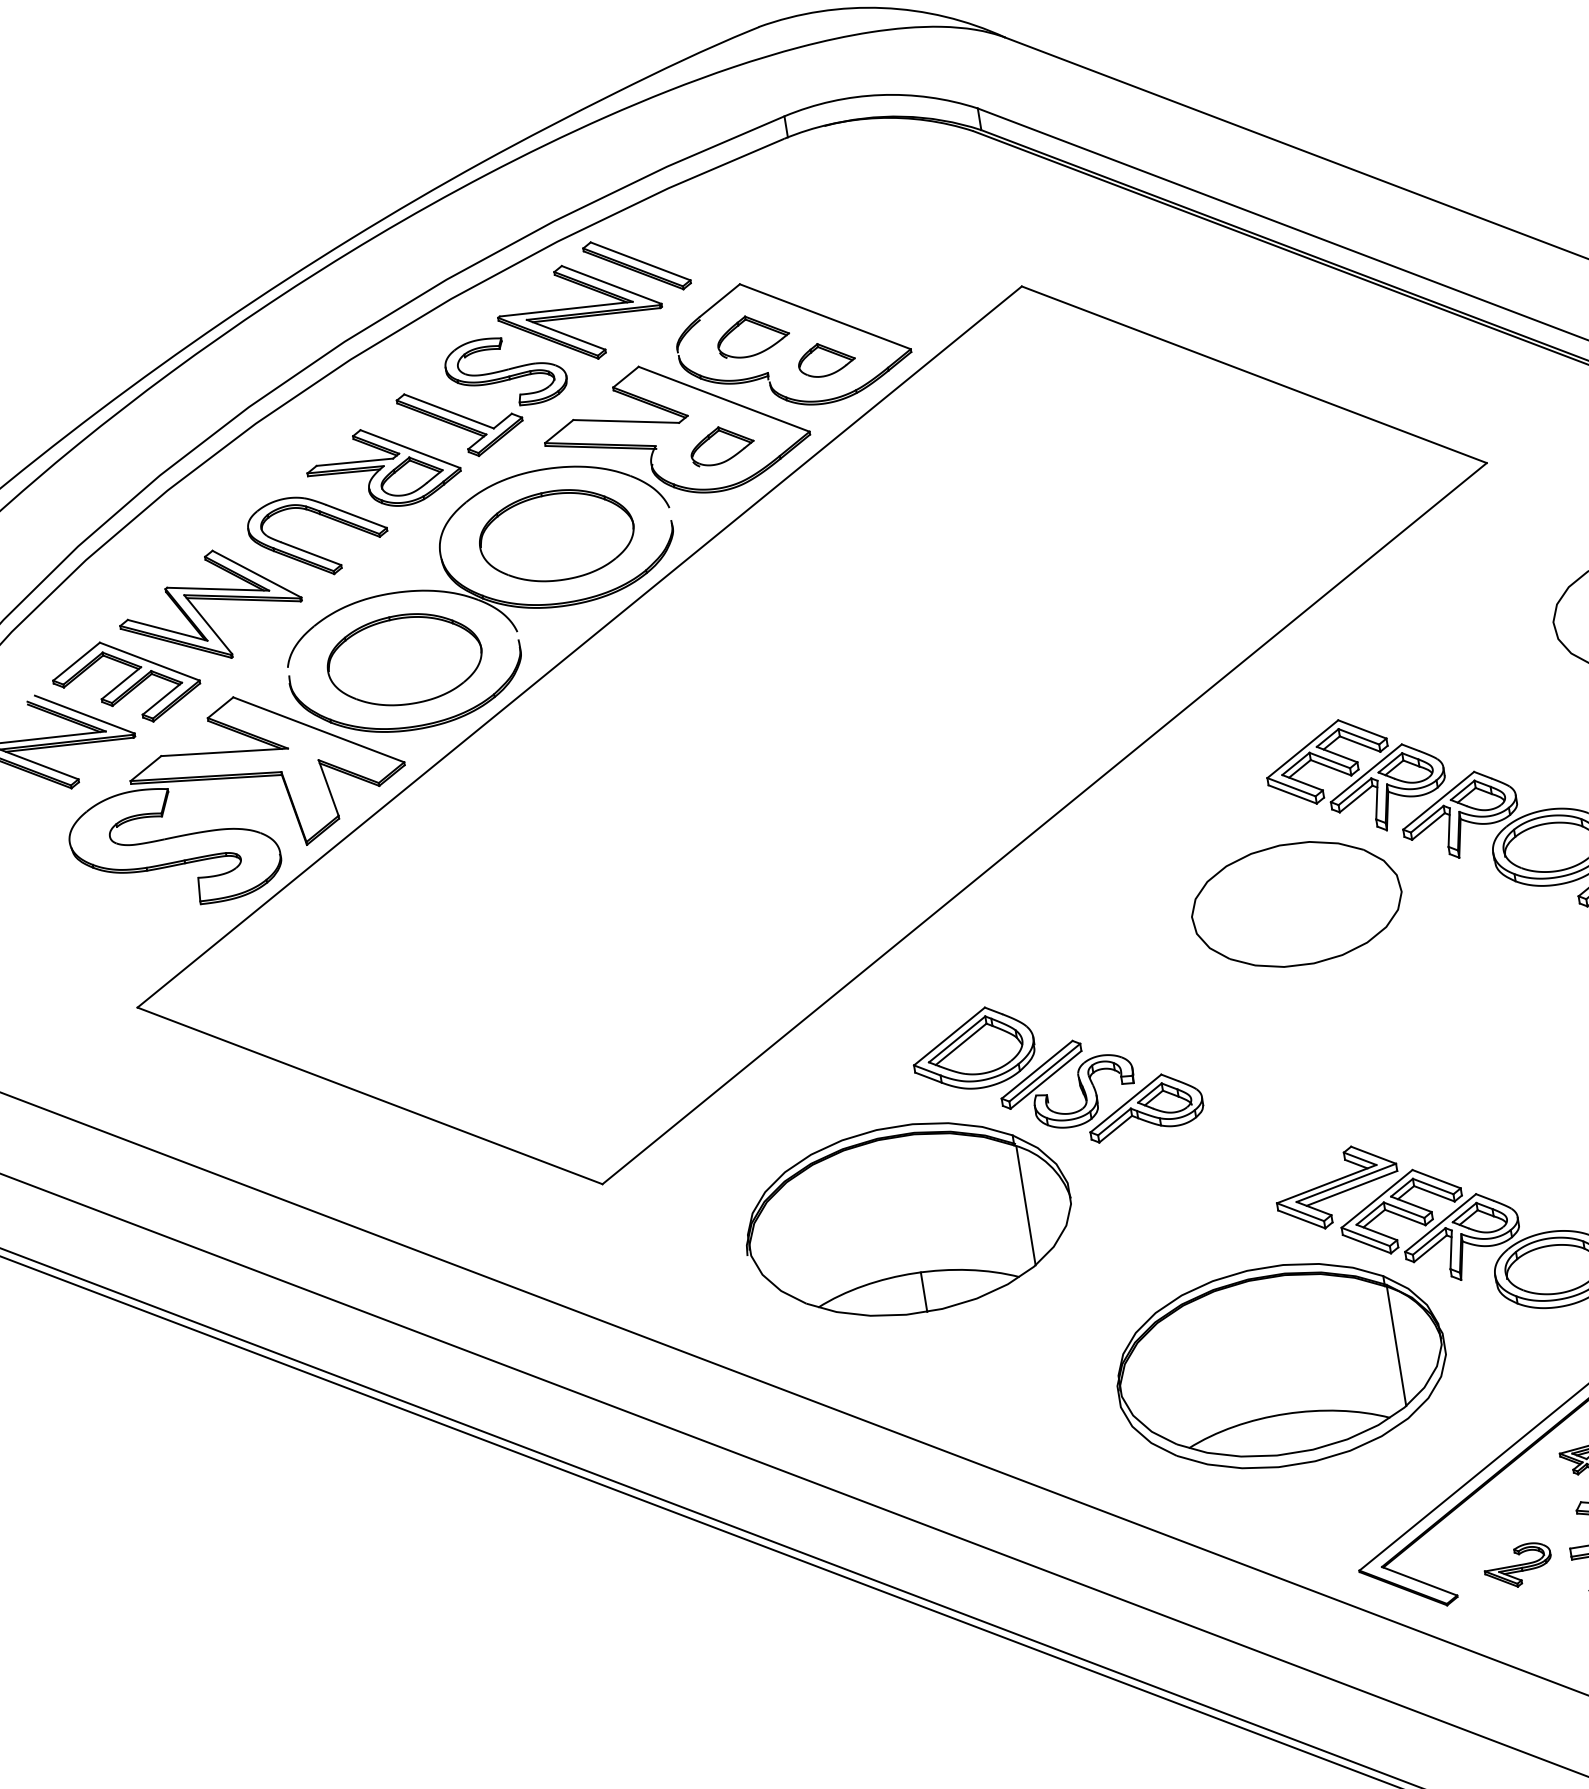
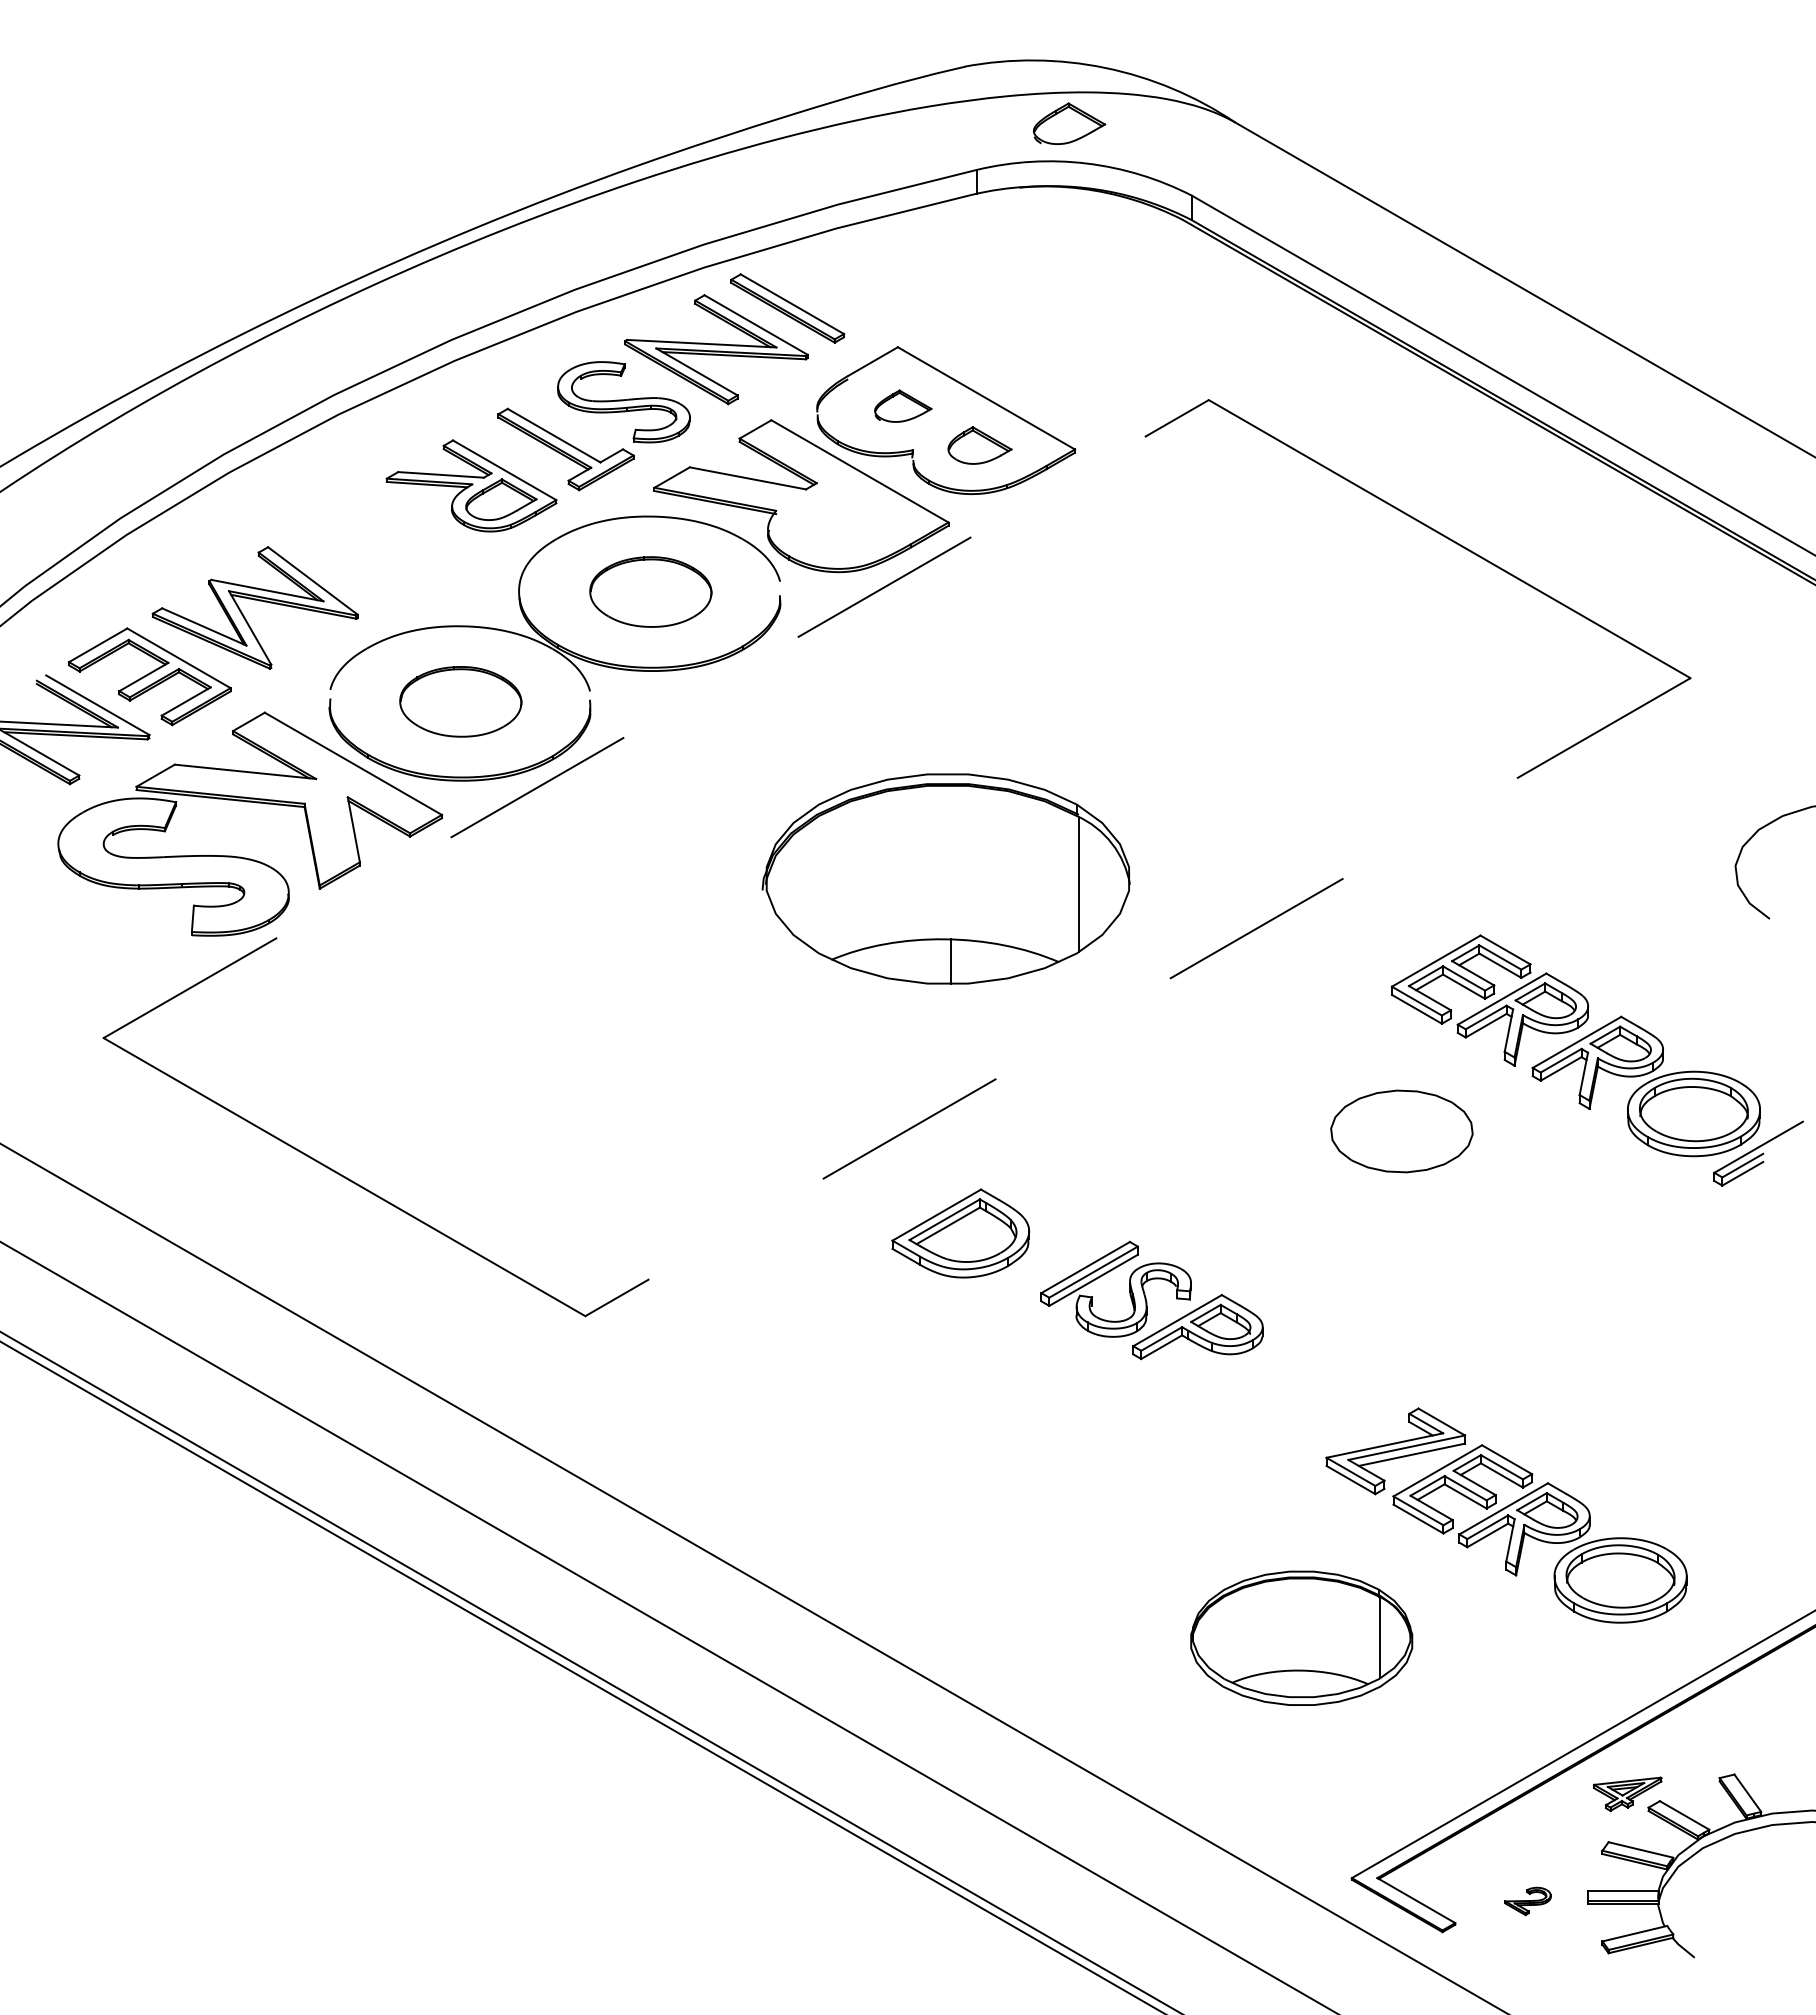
part: (753, 334) -> (903, 405), size x0.7
part: (722, 444) -> (1069, 123), moved
part: (327, 518) -> (400, 531), removed
part: (556, 535) -> (650, 591), size x0.7
line: (579, 646) -> (656, 718), solid -> dashed
part: (404, 659) -> (460, 701), size x0.7
line: (1044, 823) -> (1137, 997), solid -> dashed
part: (1296, 904) -> (1401, 1131), size x0.6
part: (973, 1049) -> (960, 1233), moved
part: (907, 1219) -> (945, 878), moved
part: (1280, 1366) -> (1301, 1638), size x0.6
part: (1517, 1566) -> (1527, 1901), size x0.6

